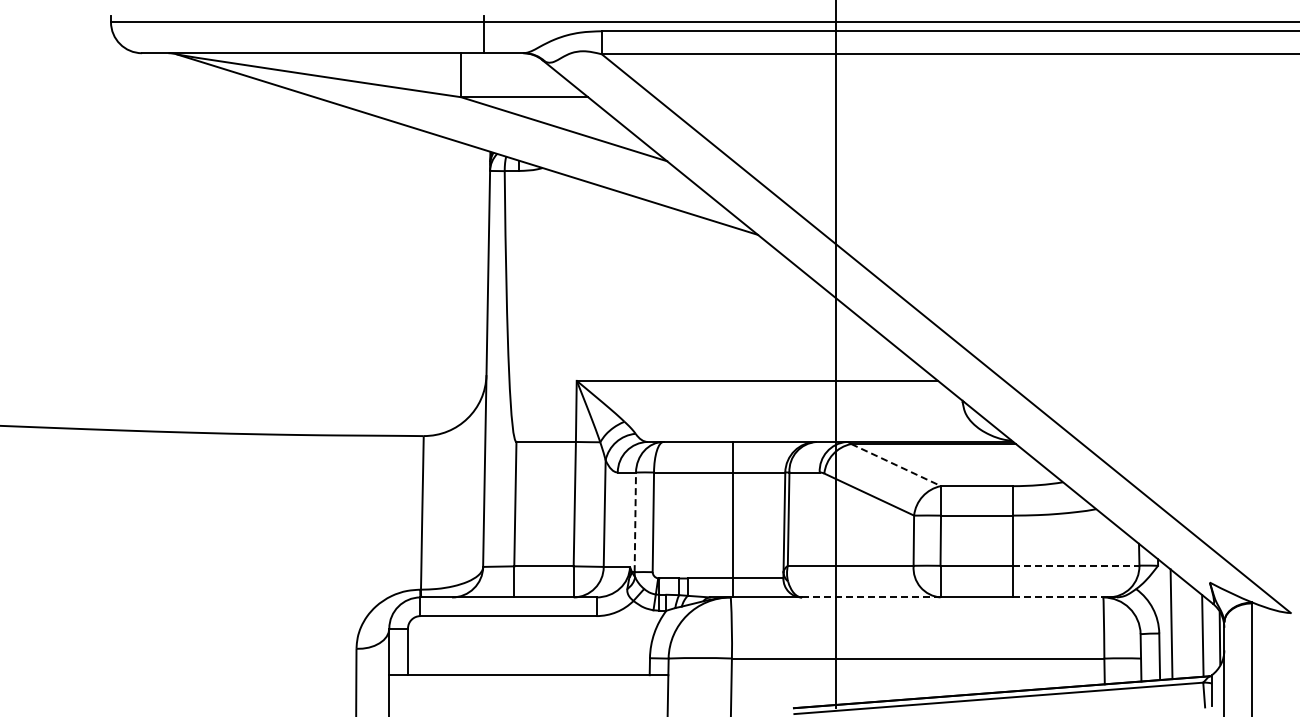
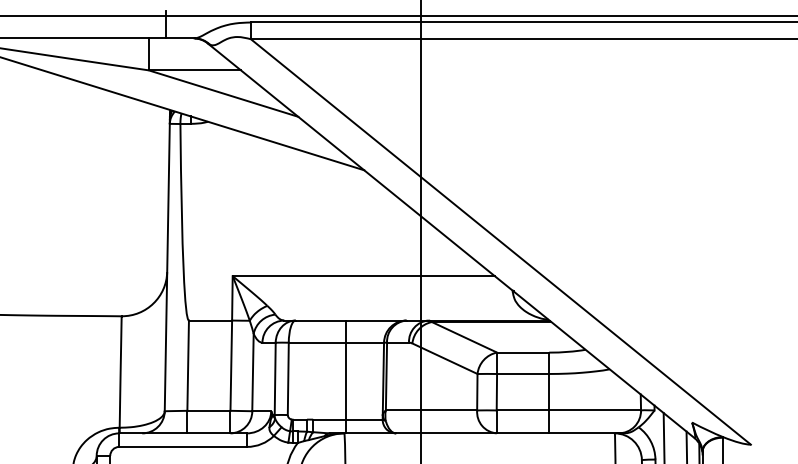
line: (896, 465) -> (464, 337), dashed -> solid
line: (635, 522) -> (275, 378), dashed -> solid
line: (1076, 565) -> (595, 410), dashed -> solid
line: (870, 597) -> (445, 433), dashed -> solid
line: (1060, 597) -> (583, 433), dashed -> solid

